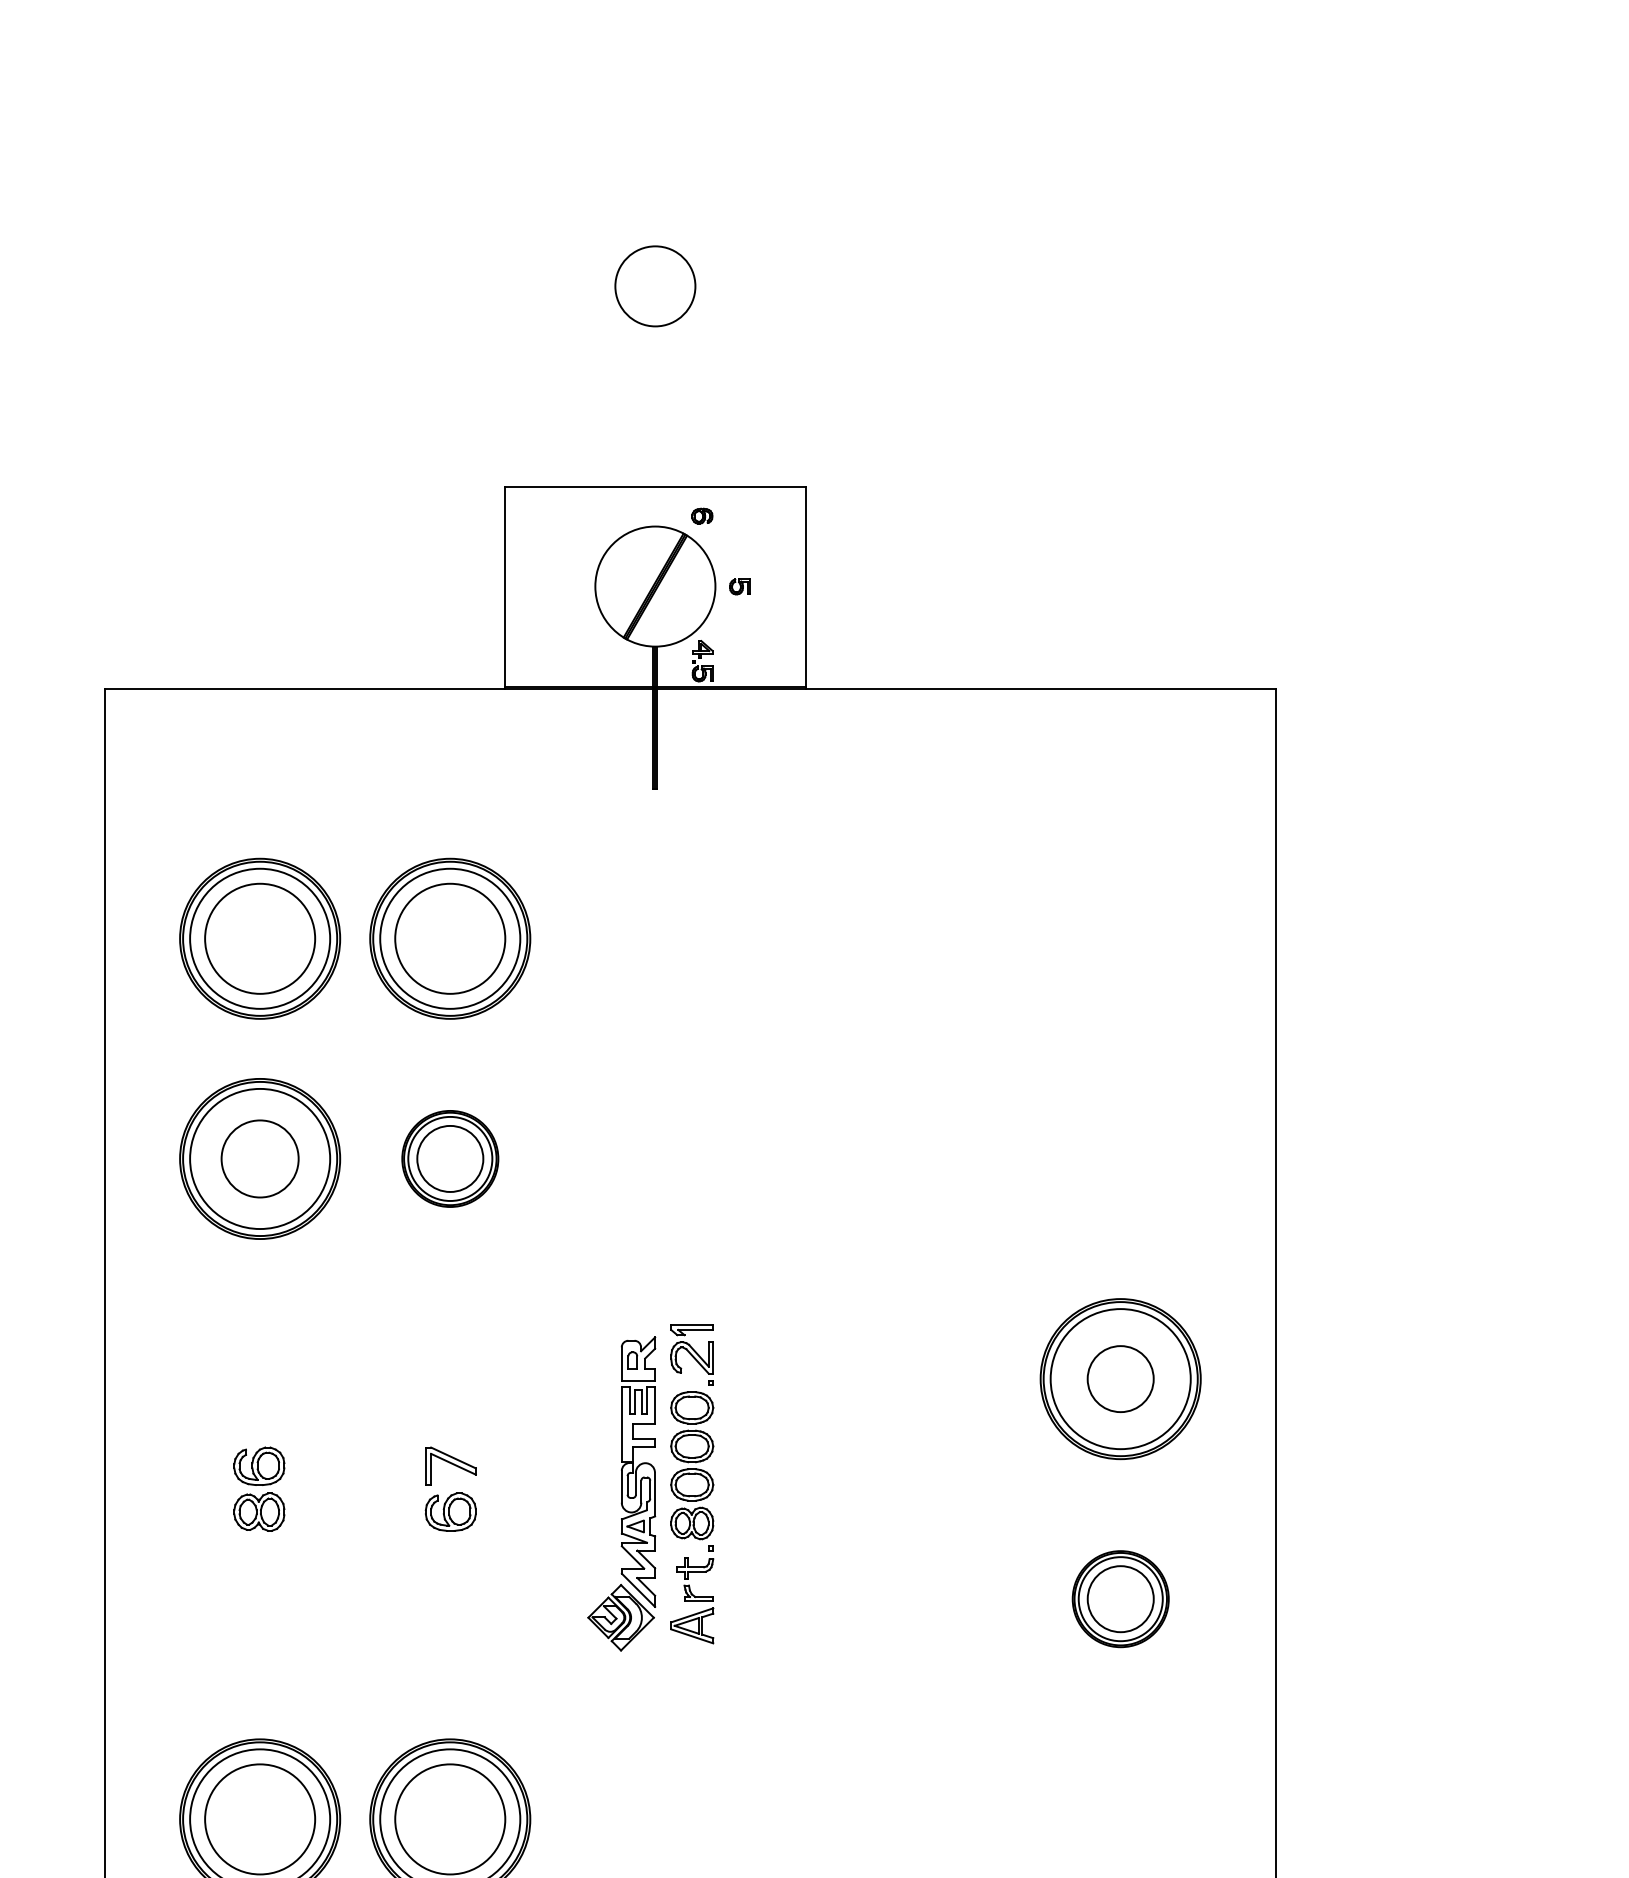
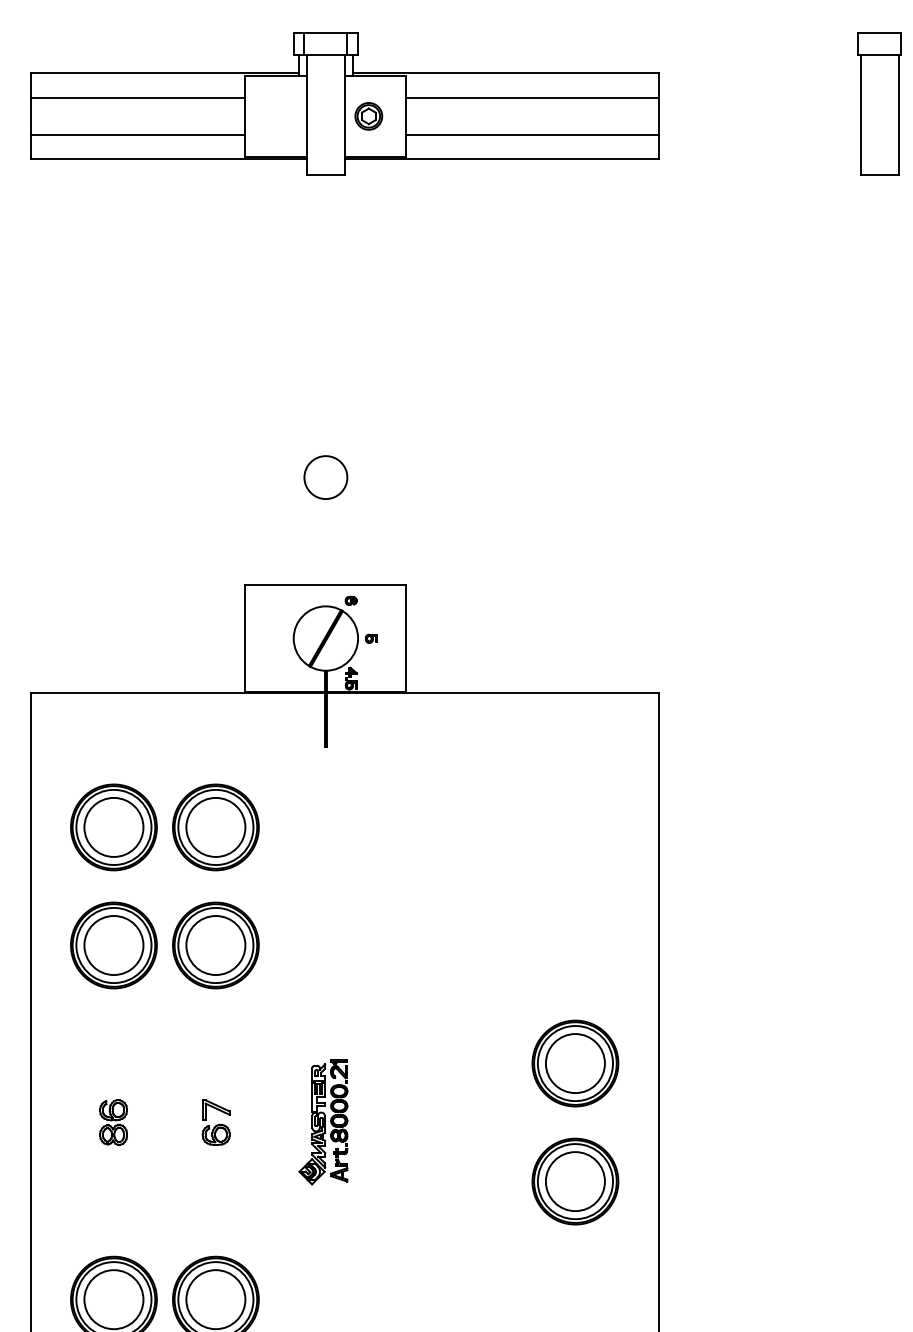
circle: (259, 1158) -> (113, 945), size x1.43
part: (449, 1158) -> (215, 945), size x1.67
circle: (1118, 1378) -> (574, 1063), size x1.67
part: (650, 1489) -> (323, 1122), size x0.71
part: (1120, 1599) -> (575, 1181), size x1.67

